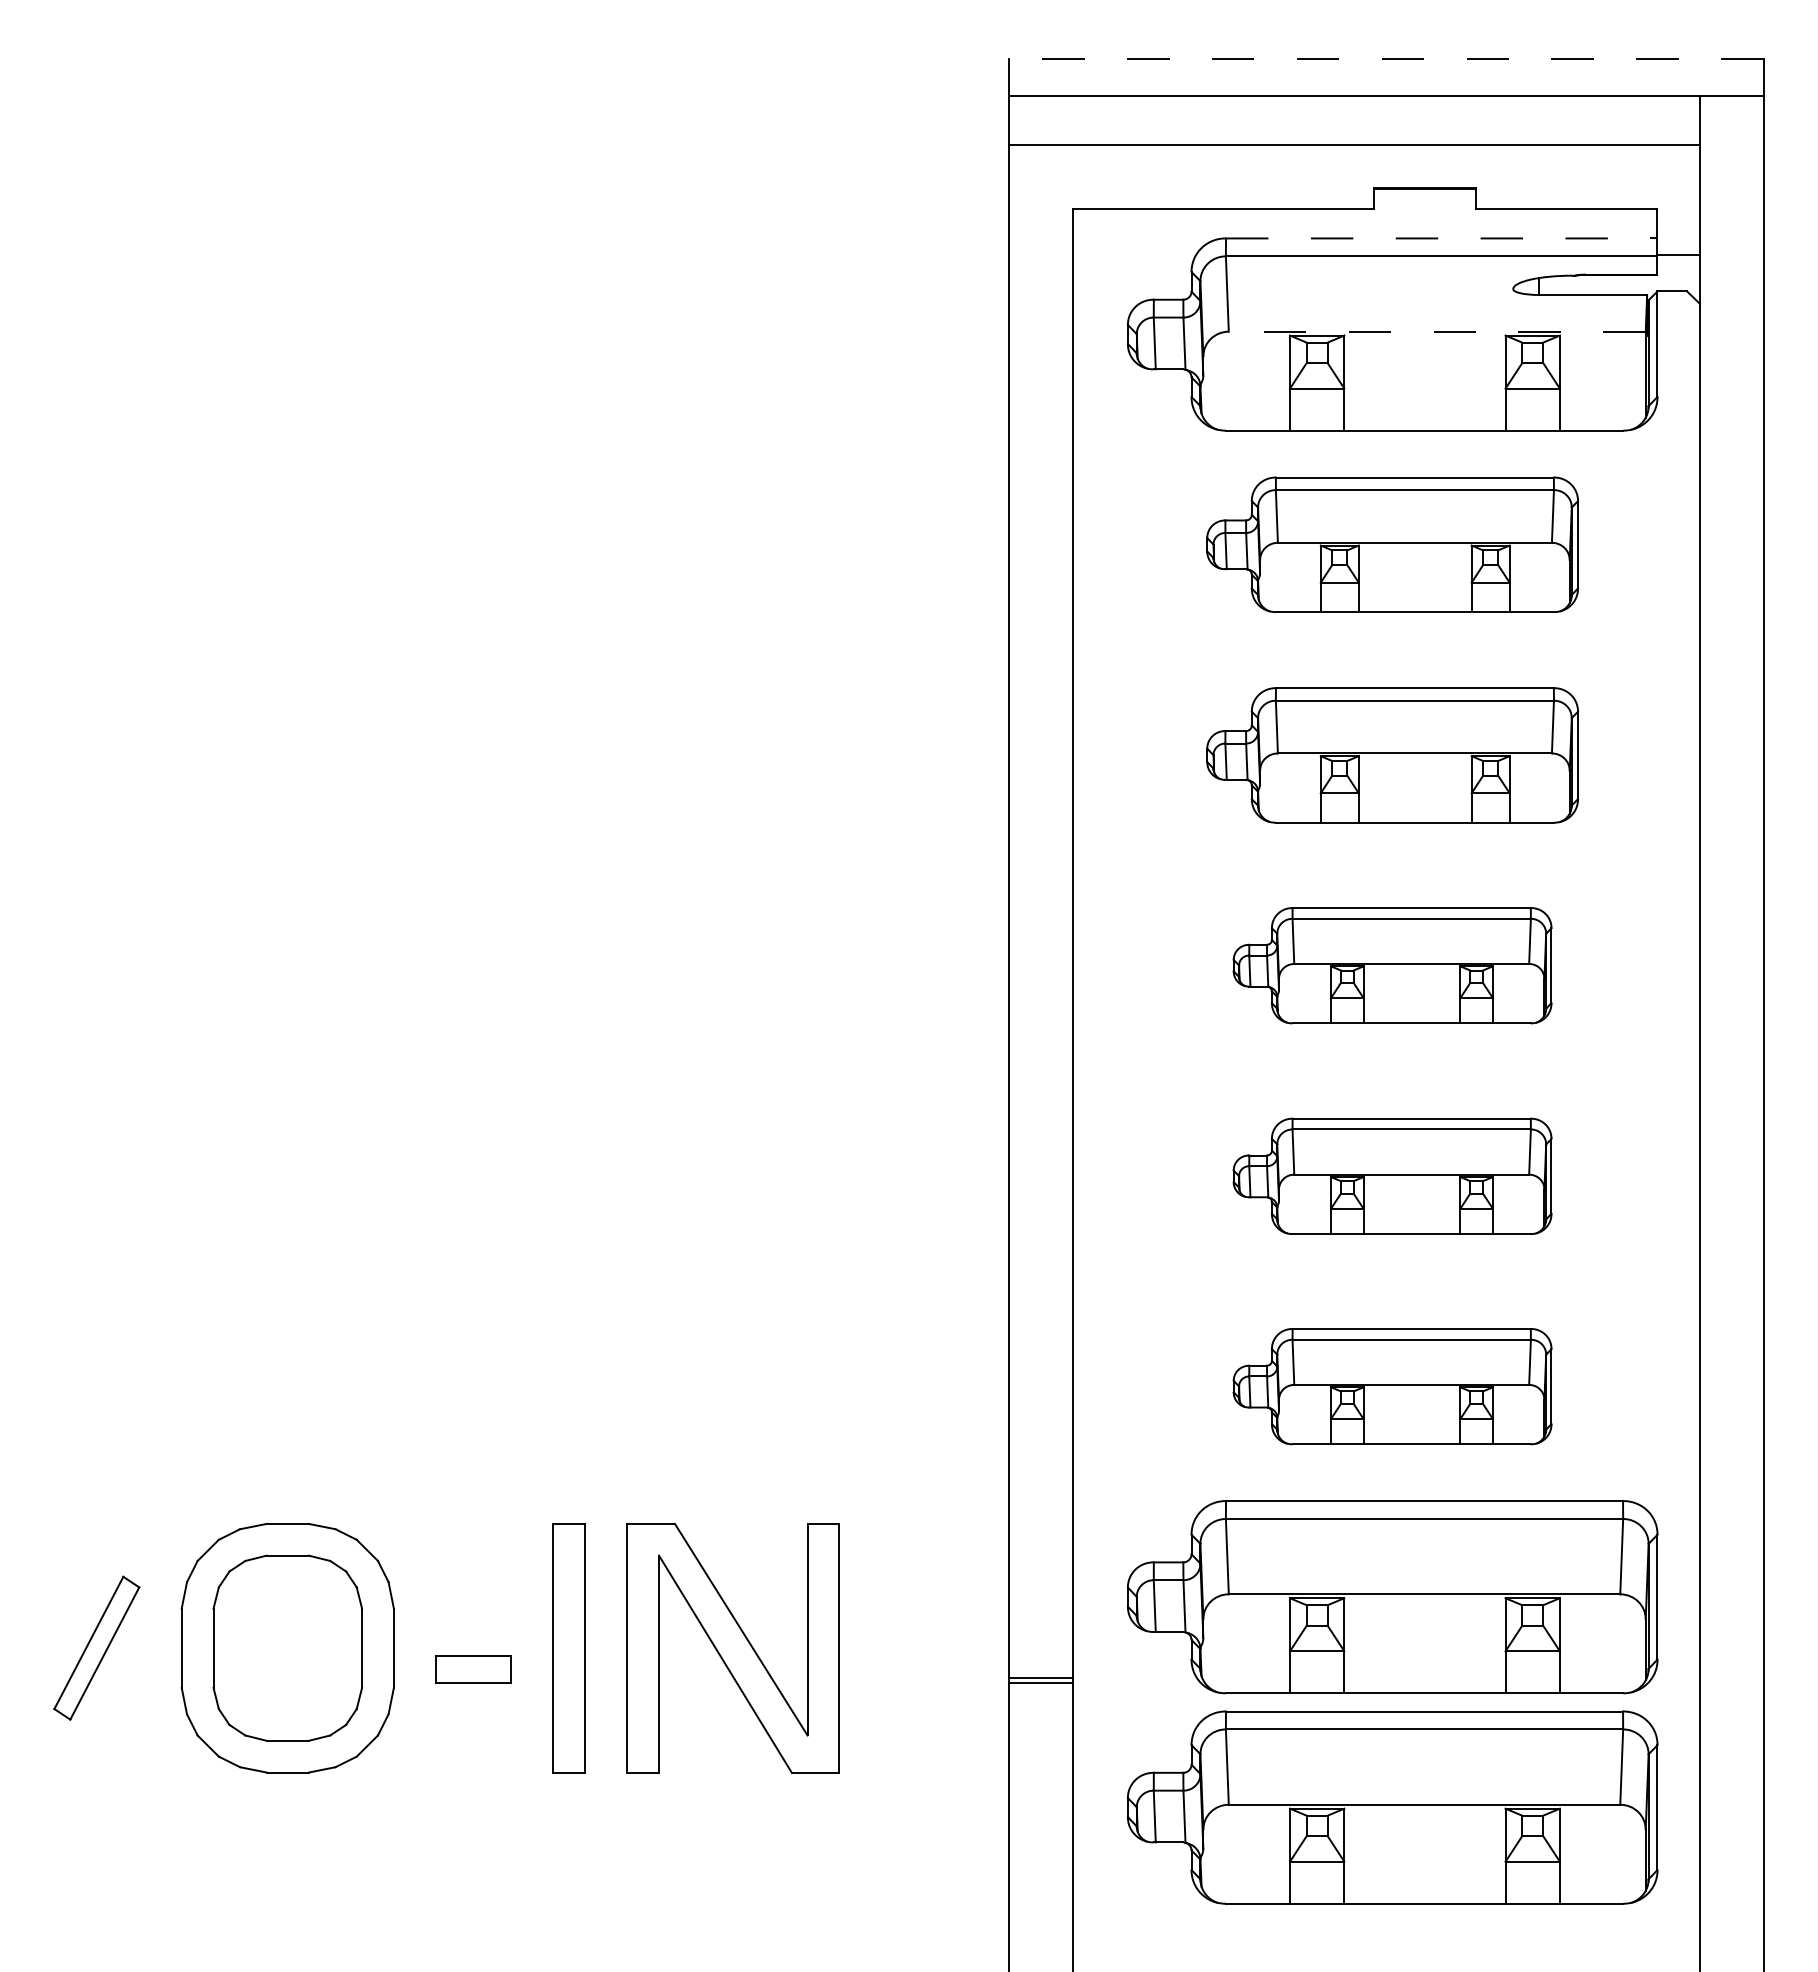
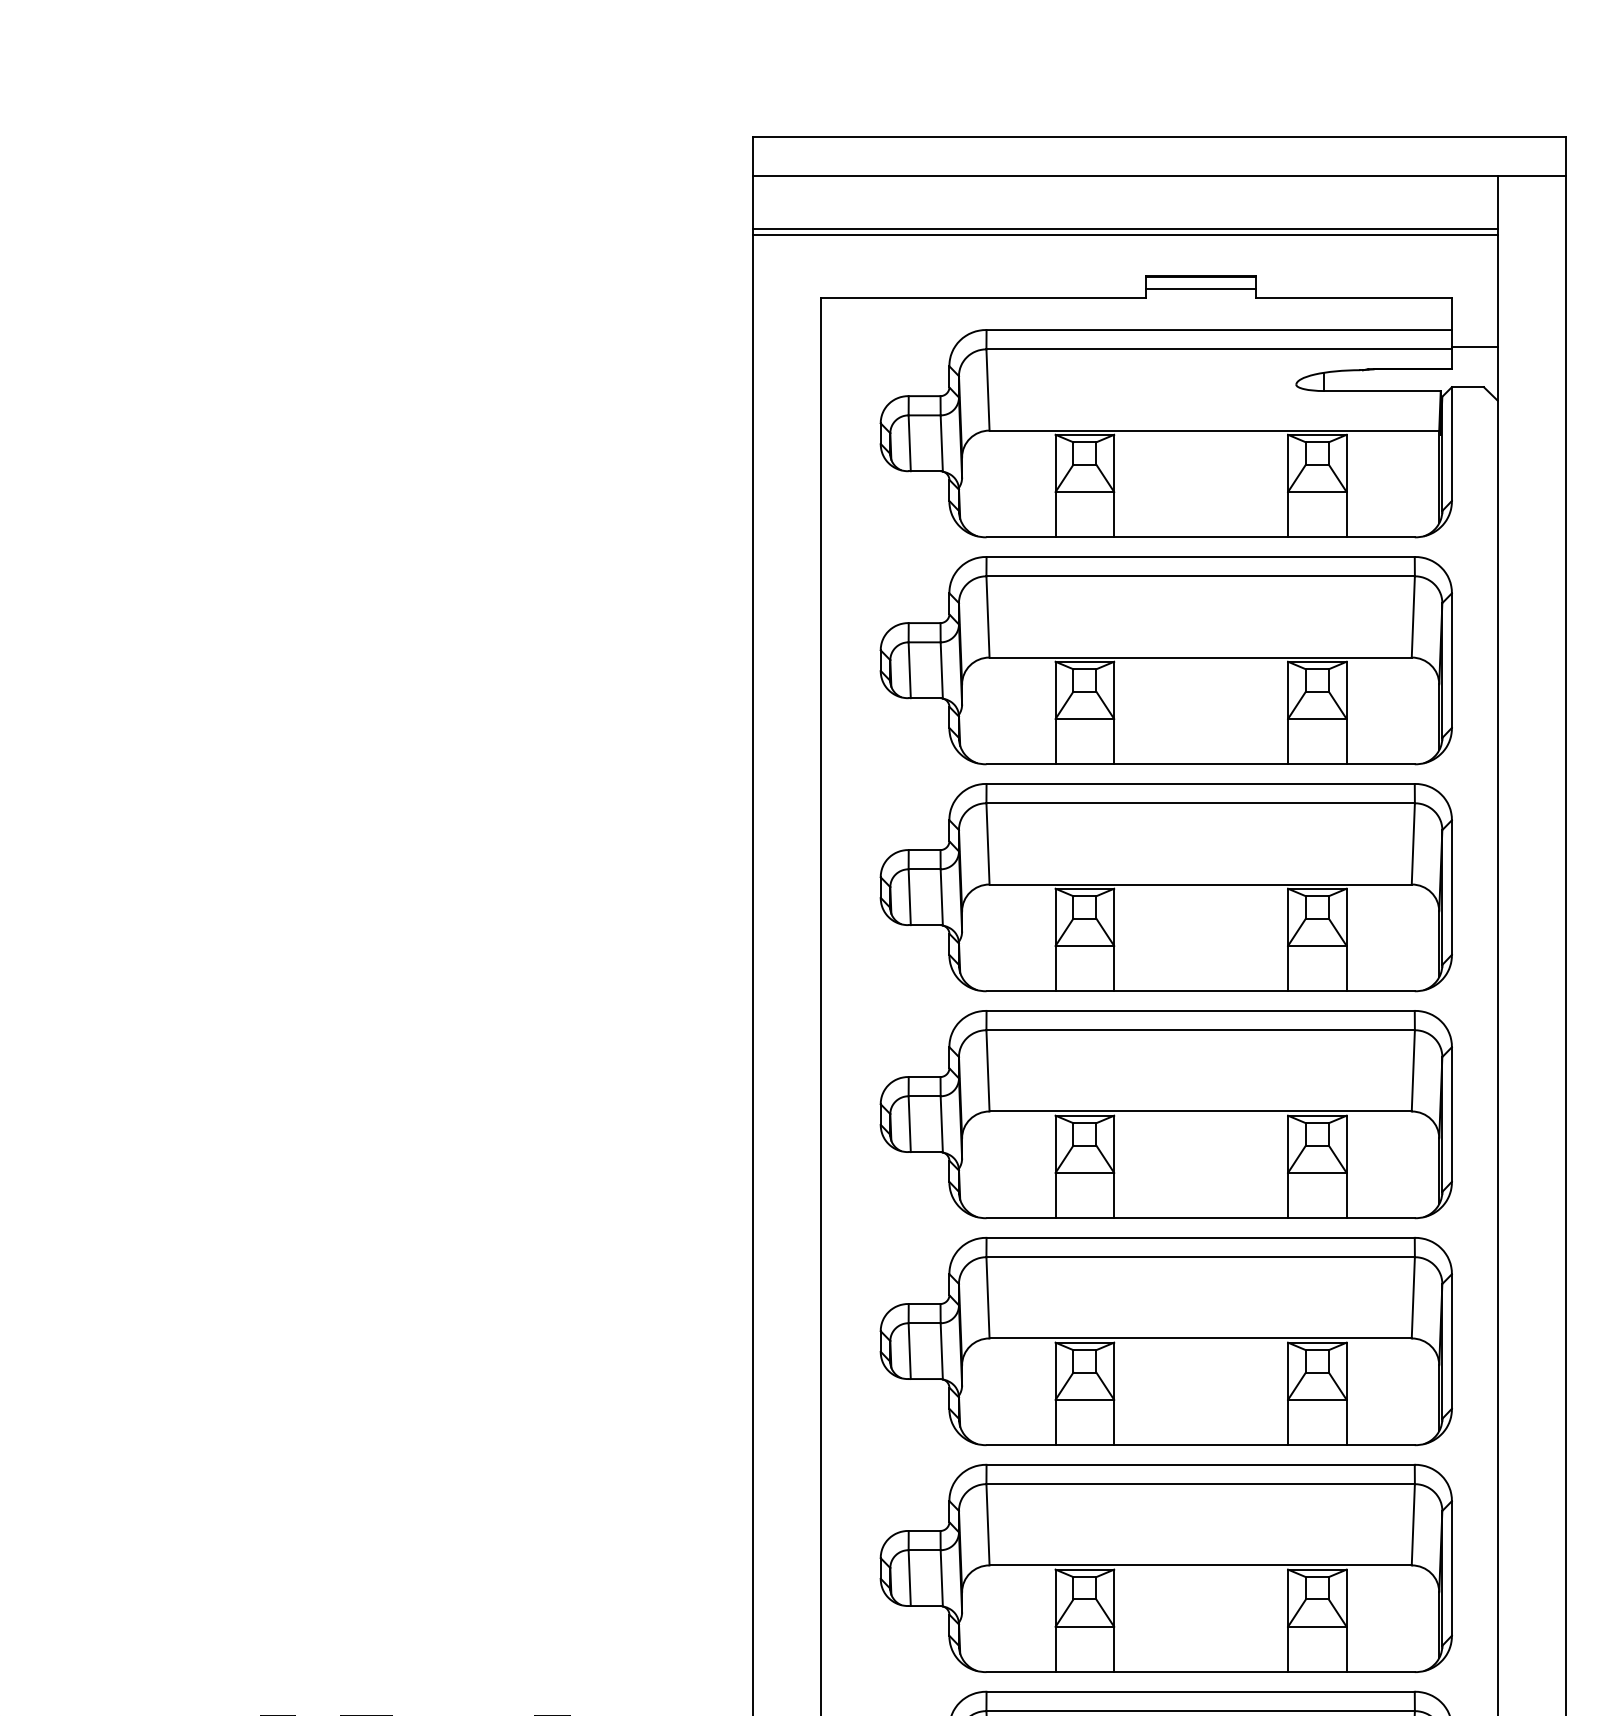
line: (1385, 59) -> (1158, 137), dashed -> solid
line: (1354, 150) -> (1125, 235), added
line: (1424, 200) -> (1200, 289), added
line: (1441, 238) -> (1218, 330), dashed -> solid
line: (1436, 331) -> (1213, 430), dashed -> solid
part: (1392, 544) -> (1166, 660), size x1.43
part: (1392, 755) -> (1166, 887), size x1.43
part: (1392, 965) -> (1166, 1114), size x1.67
part: (1392, 1176) -> (1166, 1341), size x1.67
part: (1392, 1386) -> (1166, 1568), size x1.67

